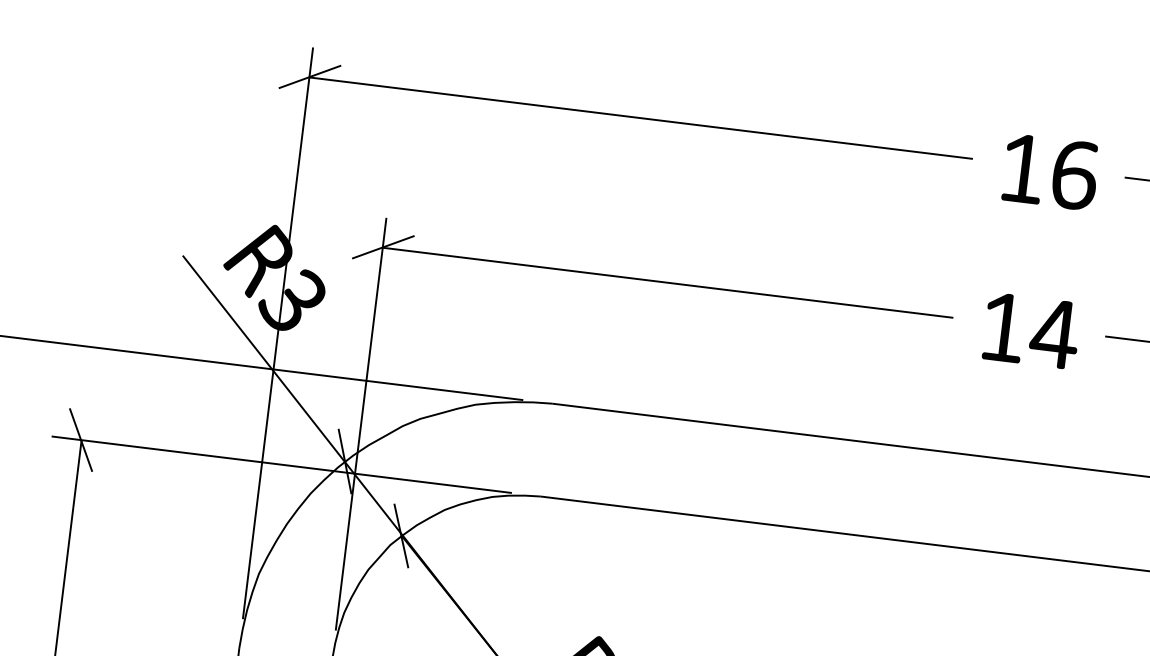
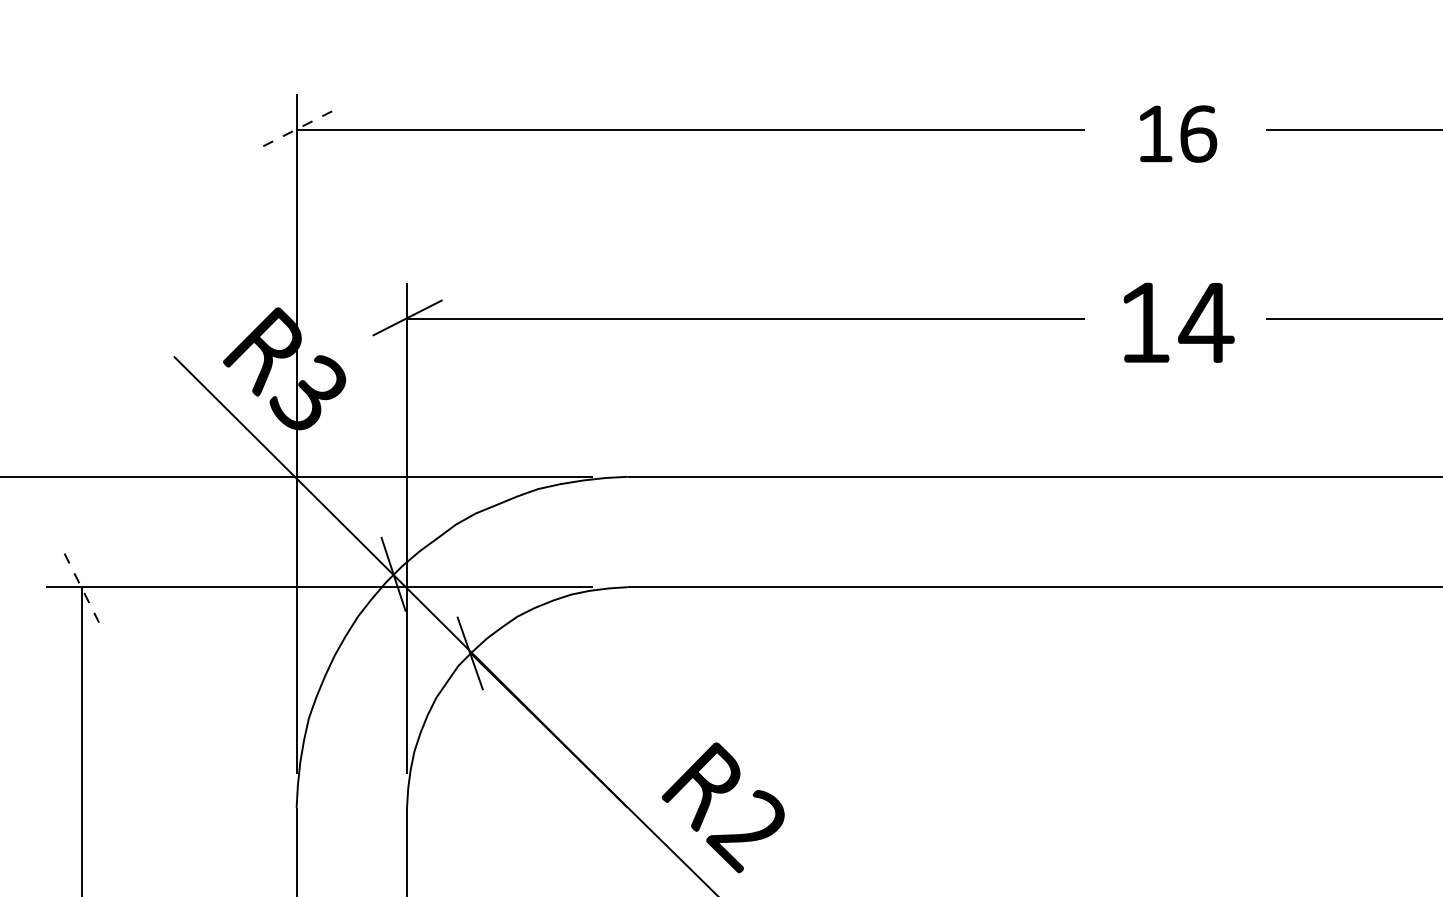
line: (309, 77) -> (296, 129), solid -> dashed
part: (1050, 171) -> (1178, 133), size x0.7
line: (81, 440) -> (81, 587), solid -> dashed

